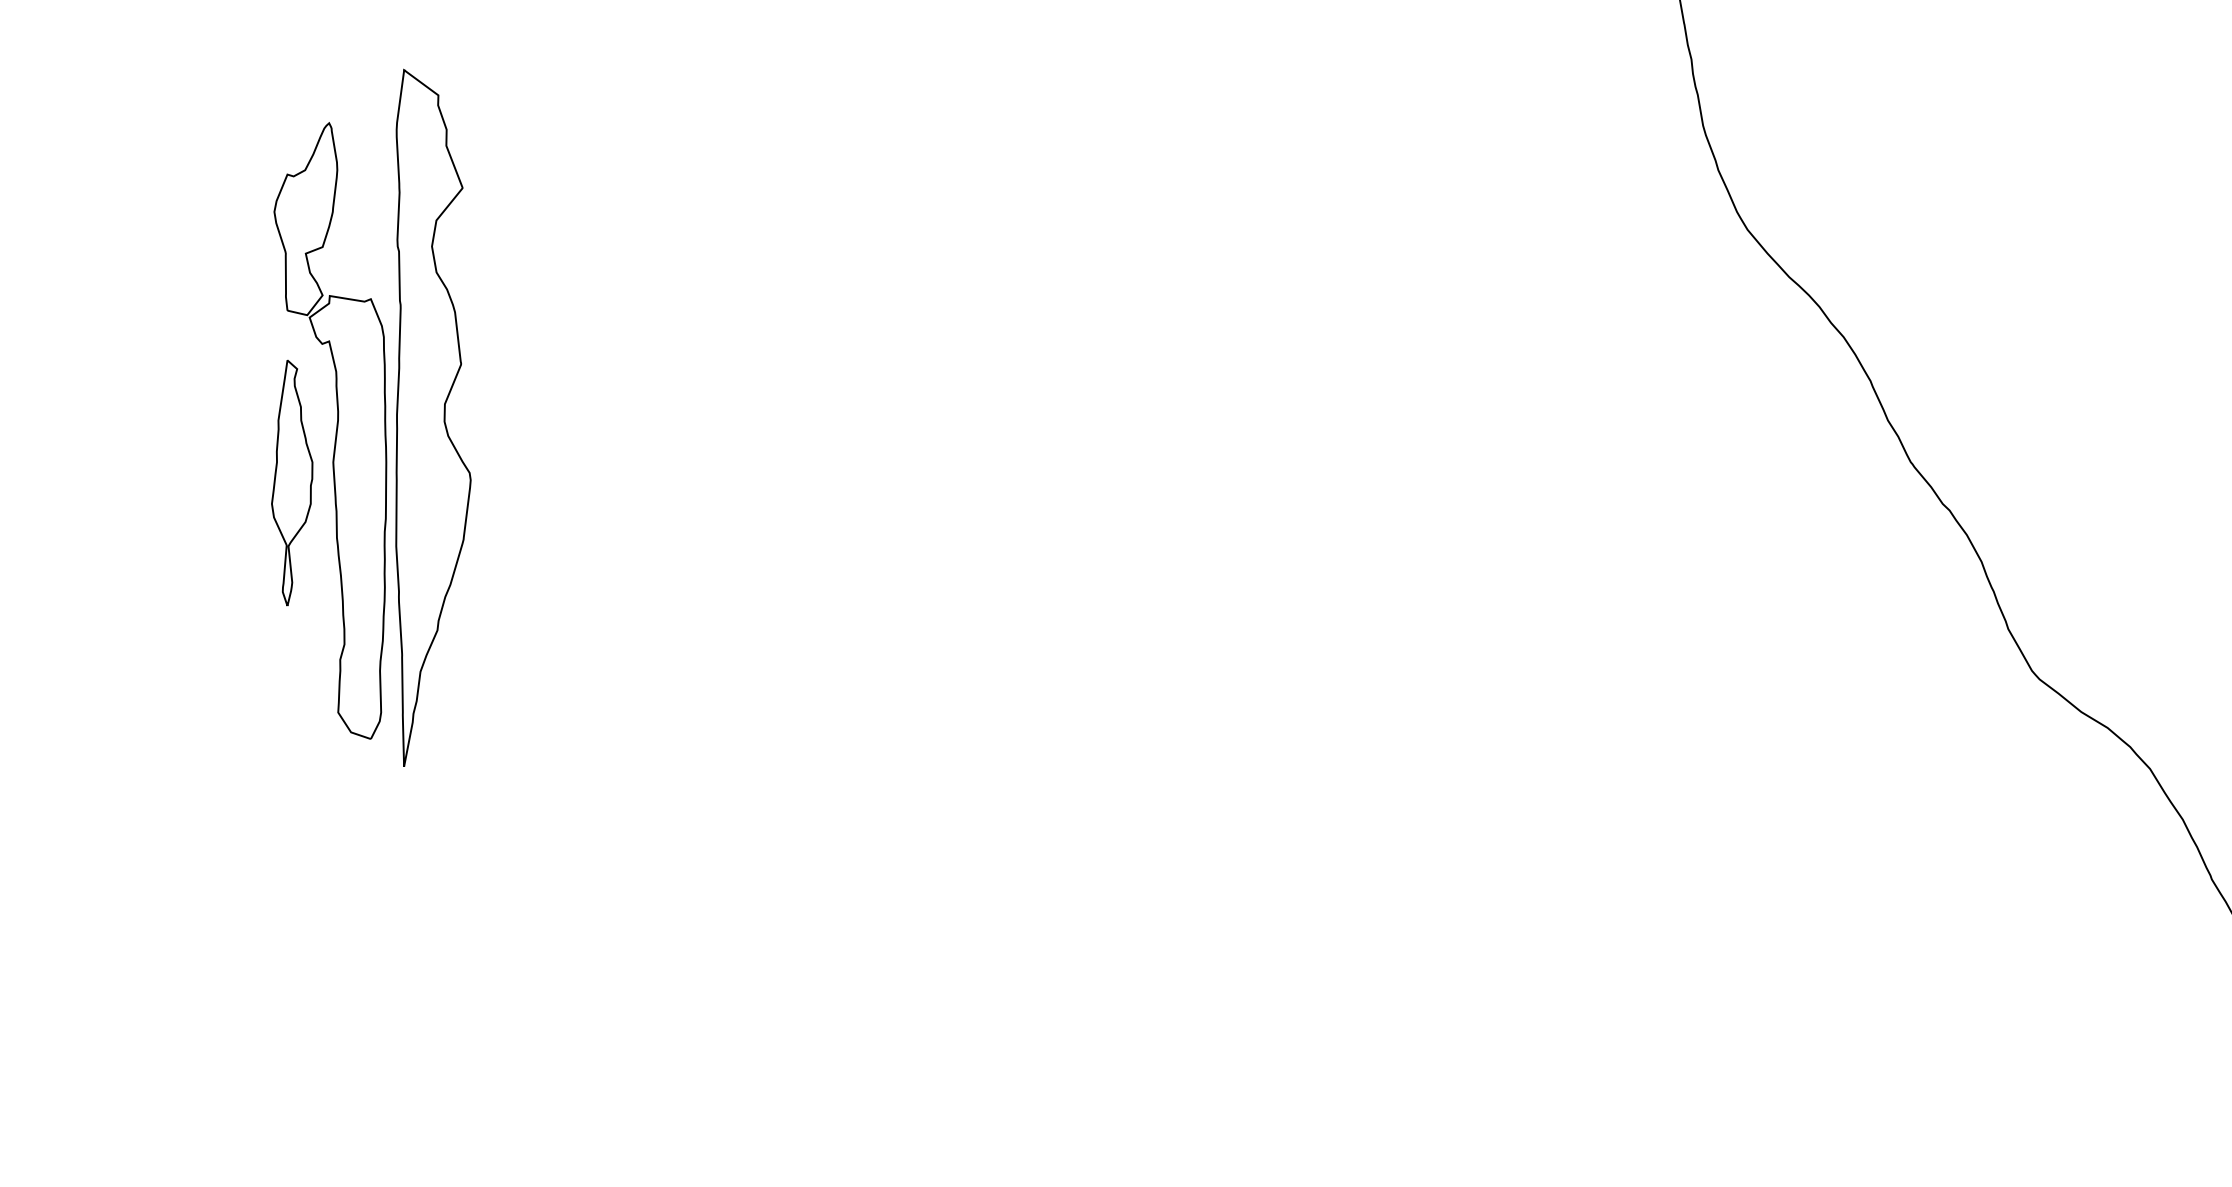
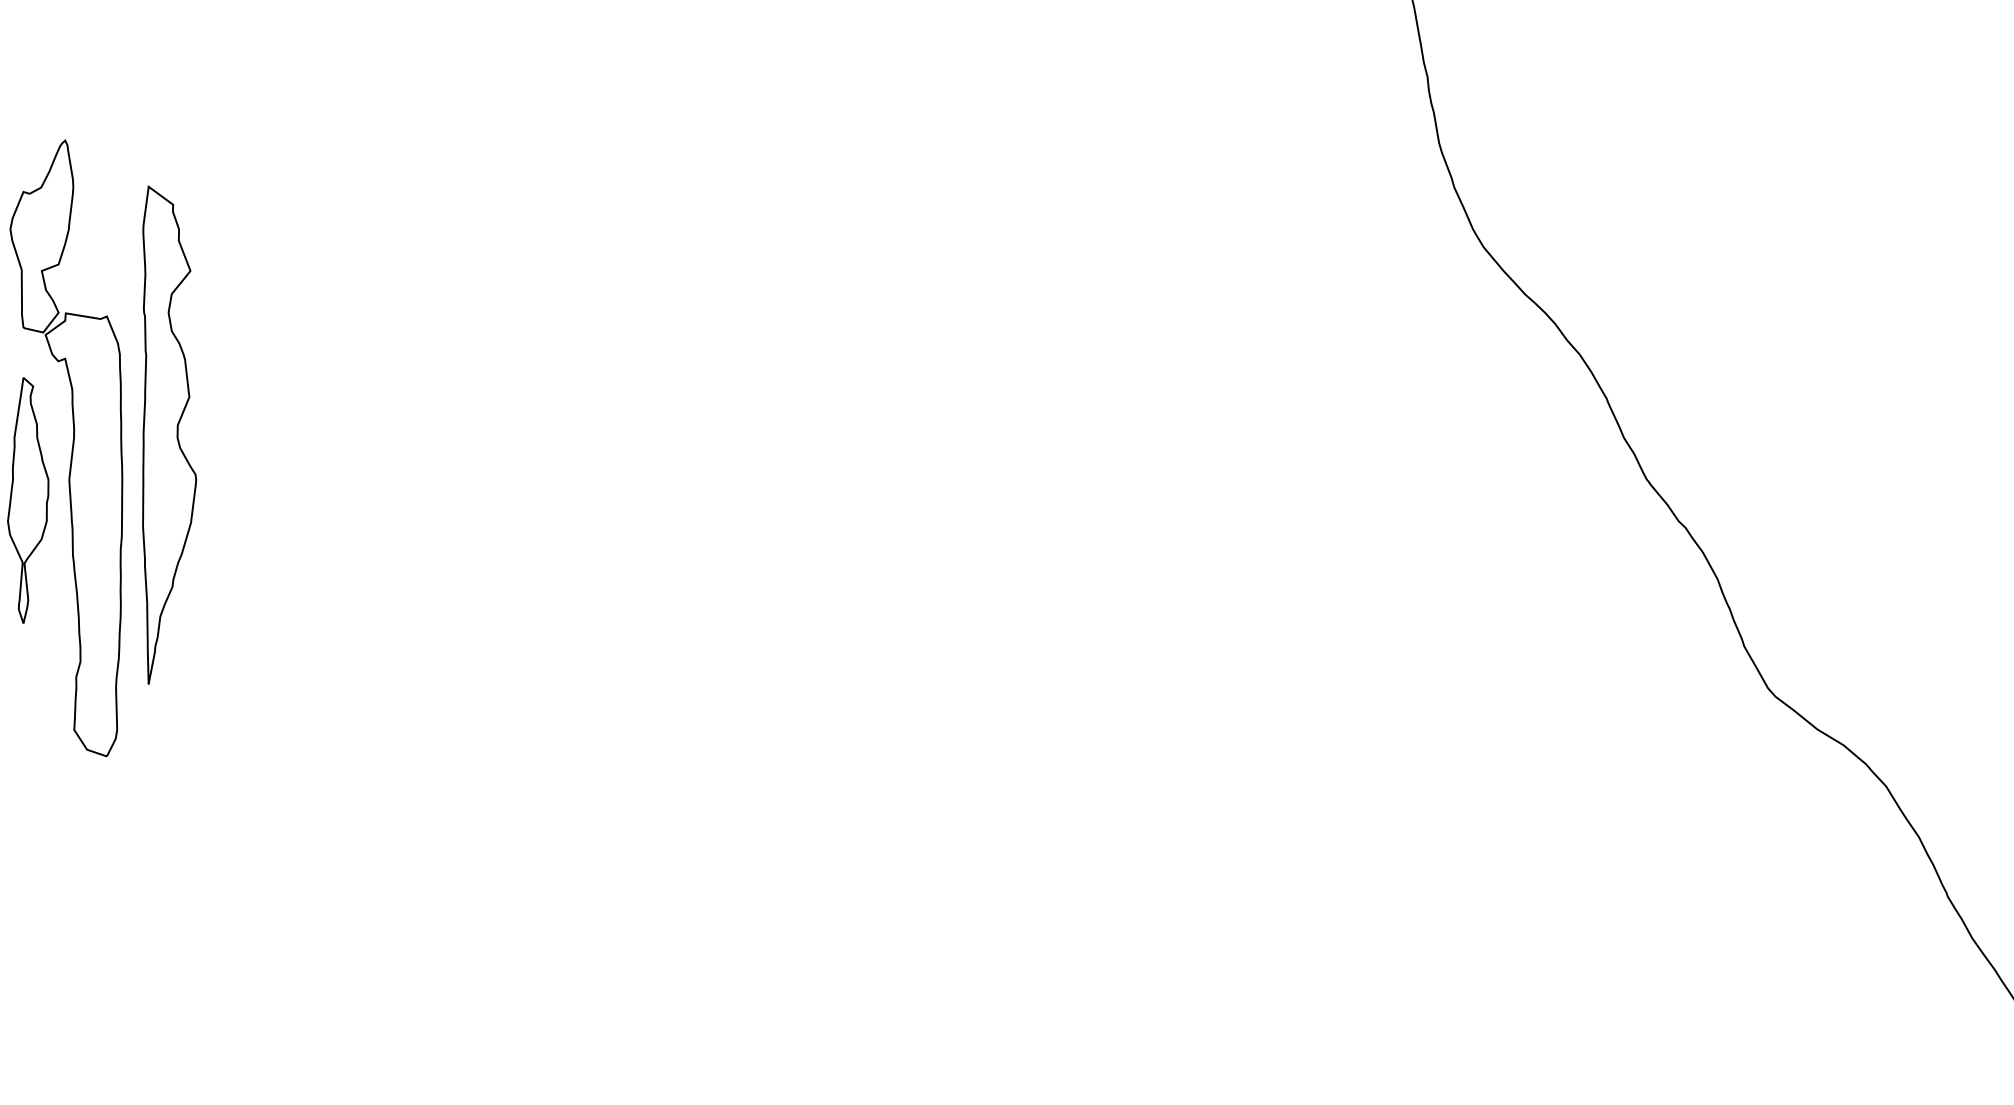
part: (433, 417) -> (169, 434), size x0.71

